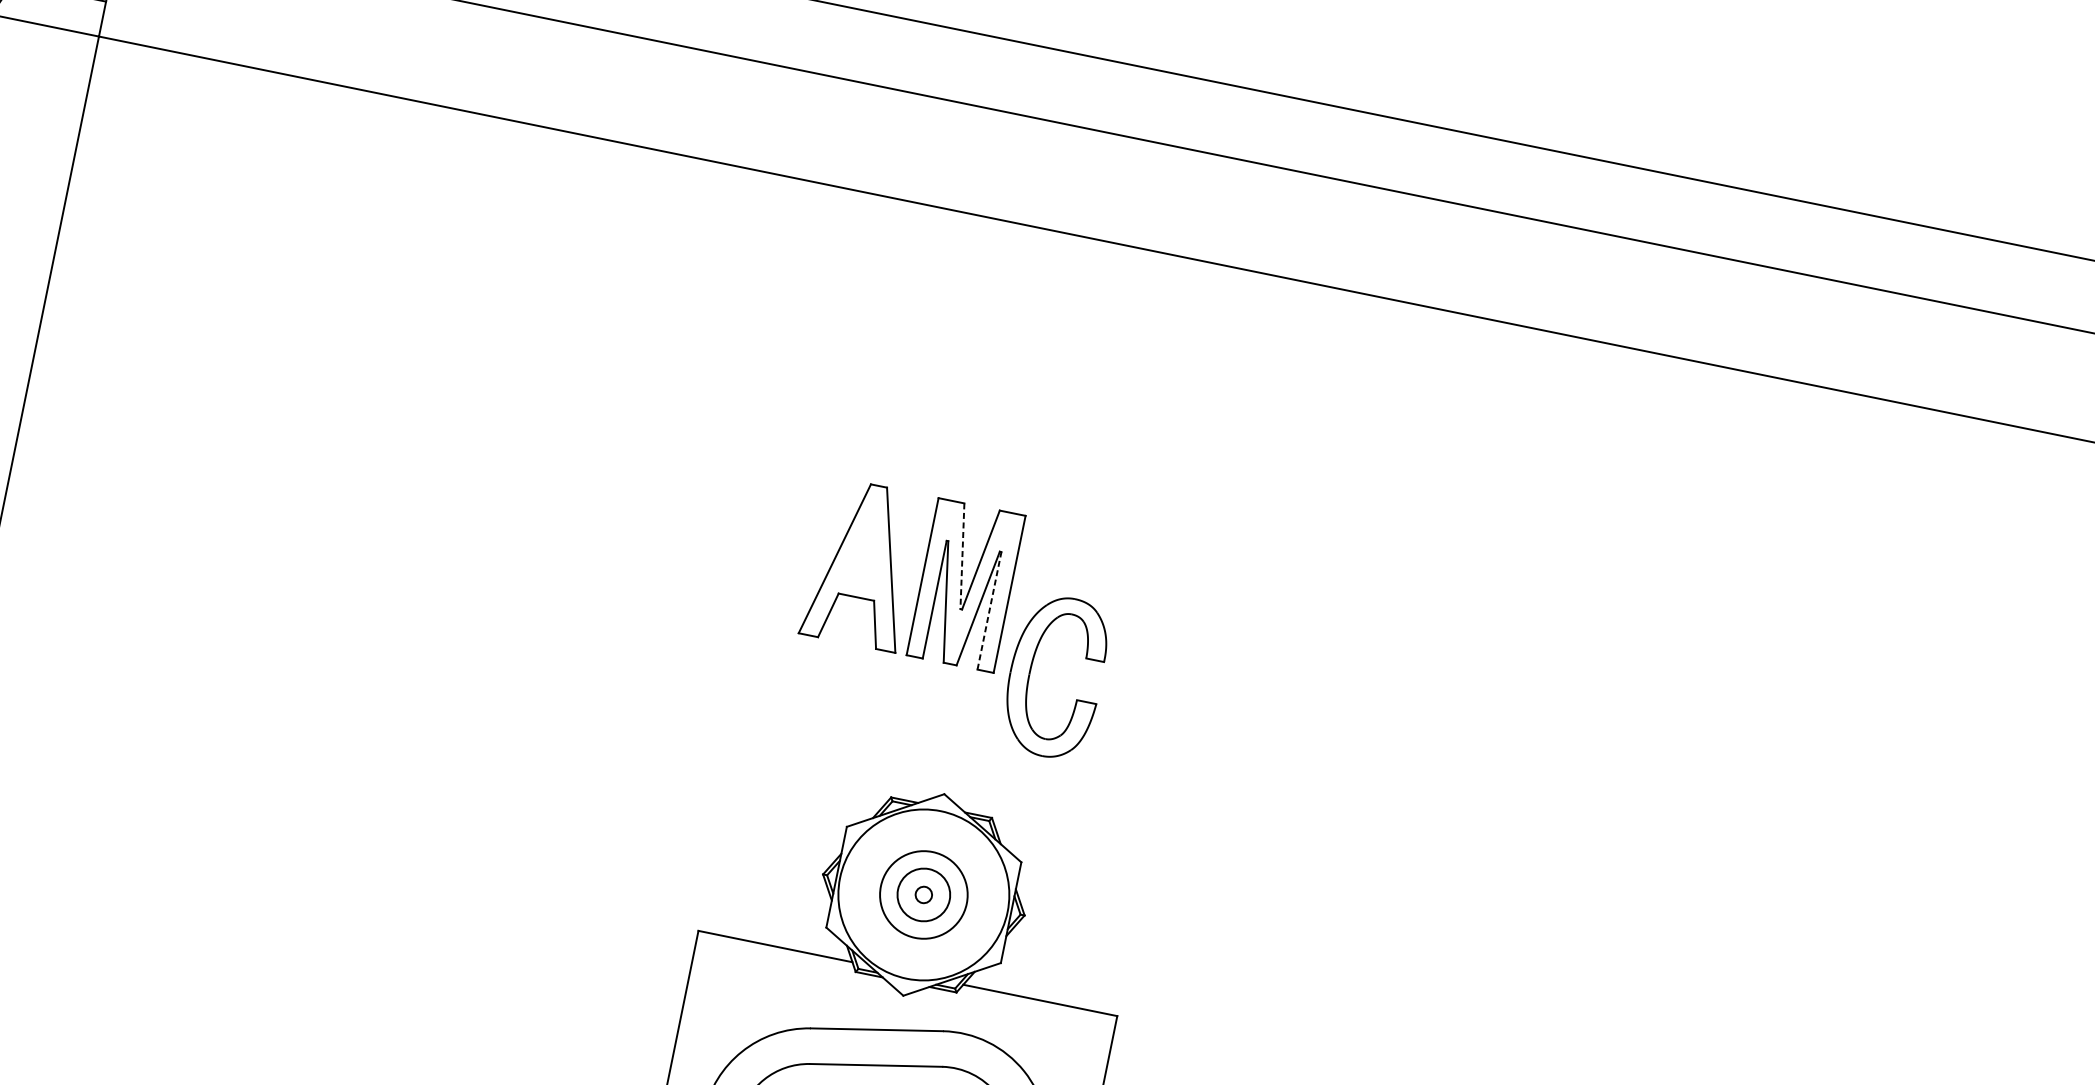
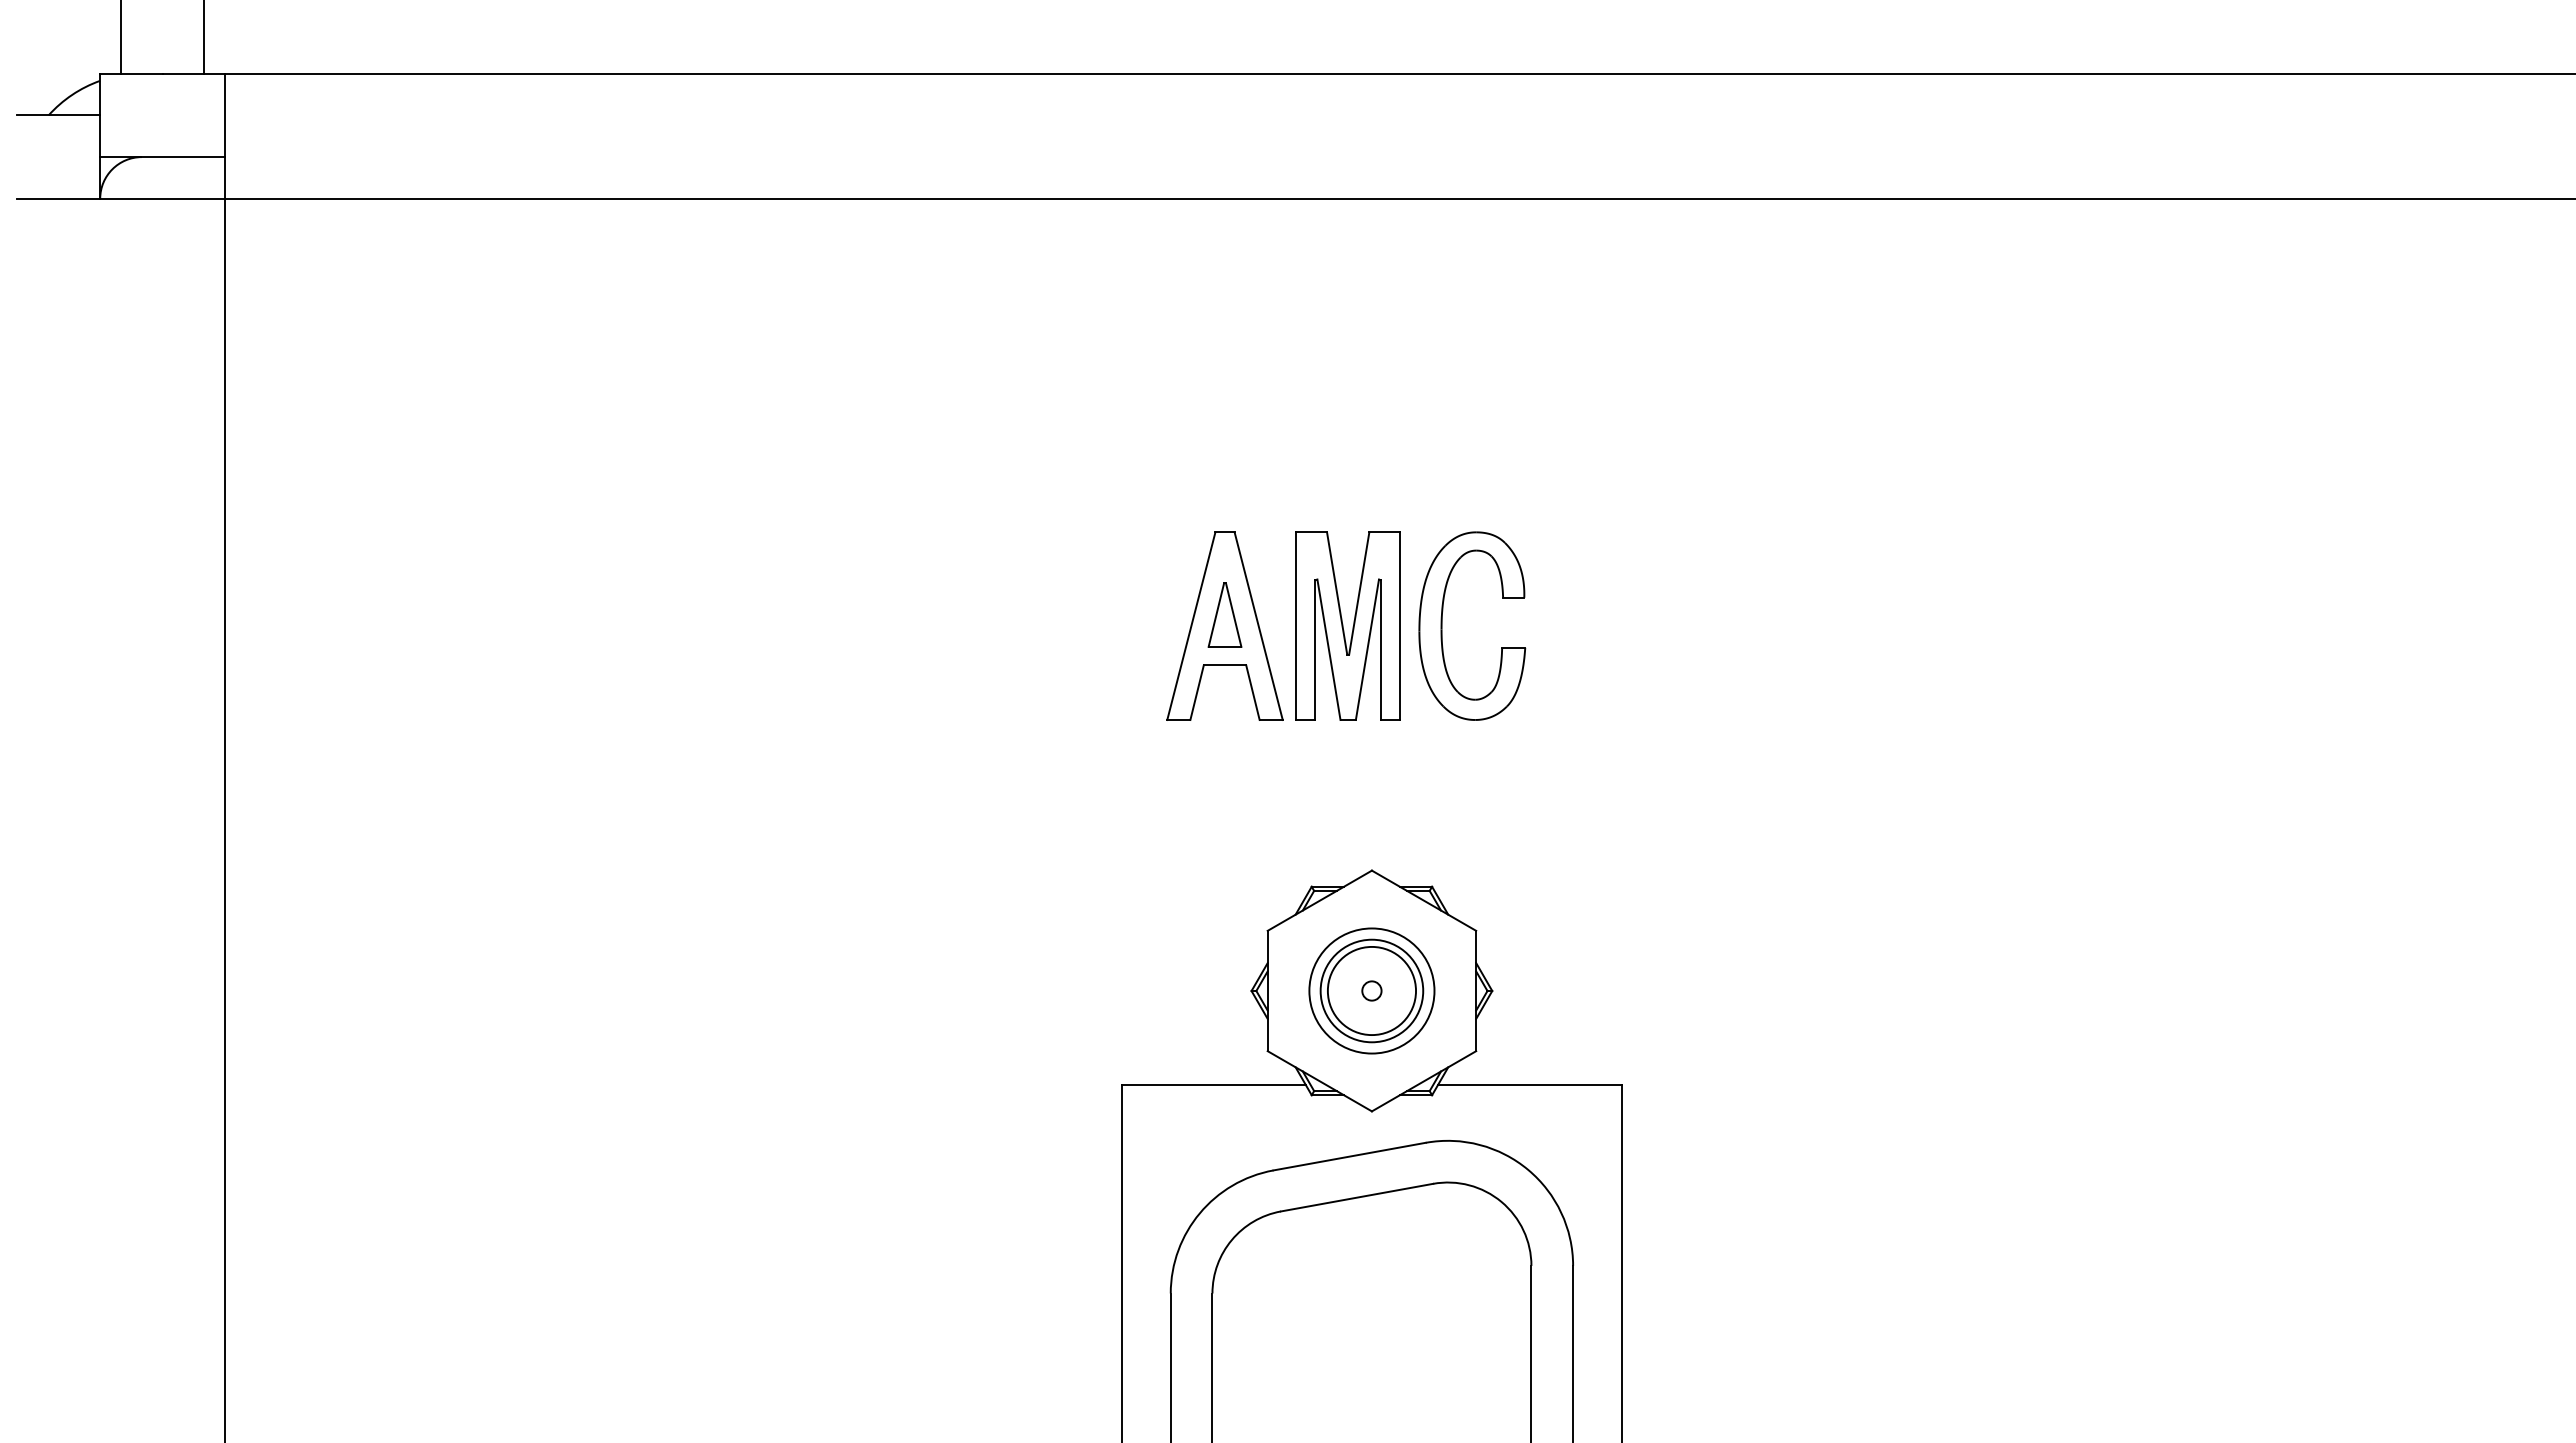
part: (864, 554) -> (1224, 614), added
line: (962, 556) -> (1337, 593), dashed -> solid
line: (989, 610) -> (1380, 649), dashed -> solid
part: (1030, 671) -> (1442, 625), moved
circle: (923, 894) -> (1371, 990), size x0.62
circle: (923, 894) -> (1371, 990), size x1.43

